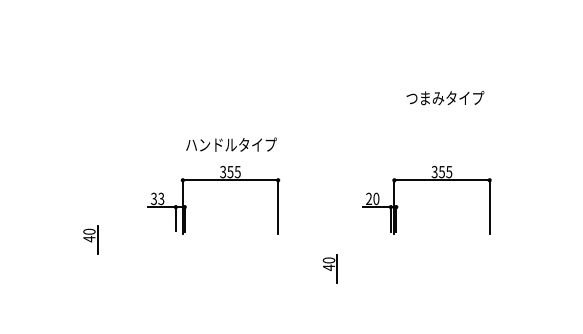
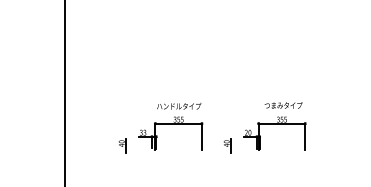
text: (445, 98) -> (283, 105), moved
part: (90, 239) -> (122, 145), moved
part: (330, 267) -> (227, 145), moved

